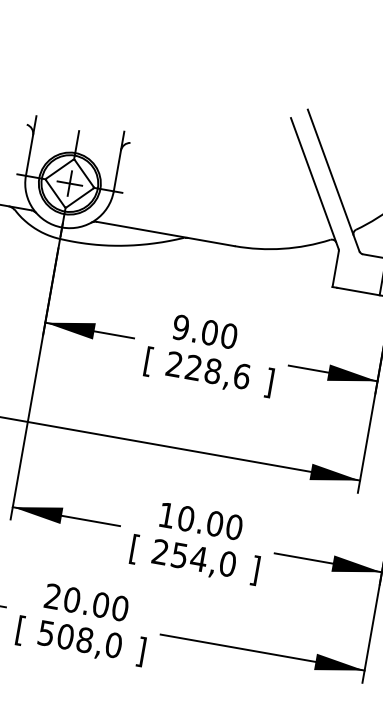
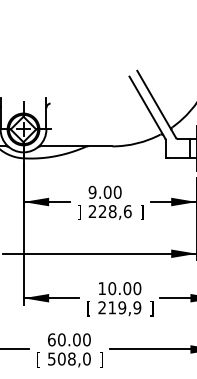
text: (149, 361) -> (79, 212), [ -> ]
text: (203, 559) -> (124, 307), 254,0 -> 219,9
text: (52, 595) -> (51, 339), 20.00 -> 60.00

